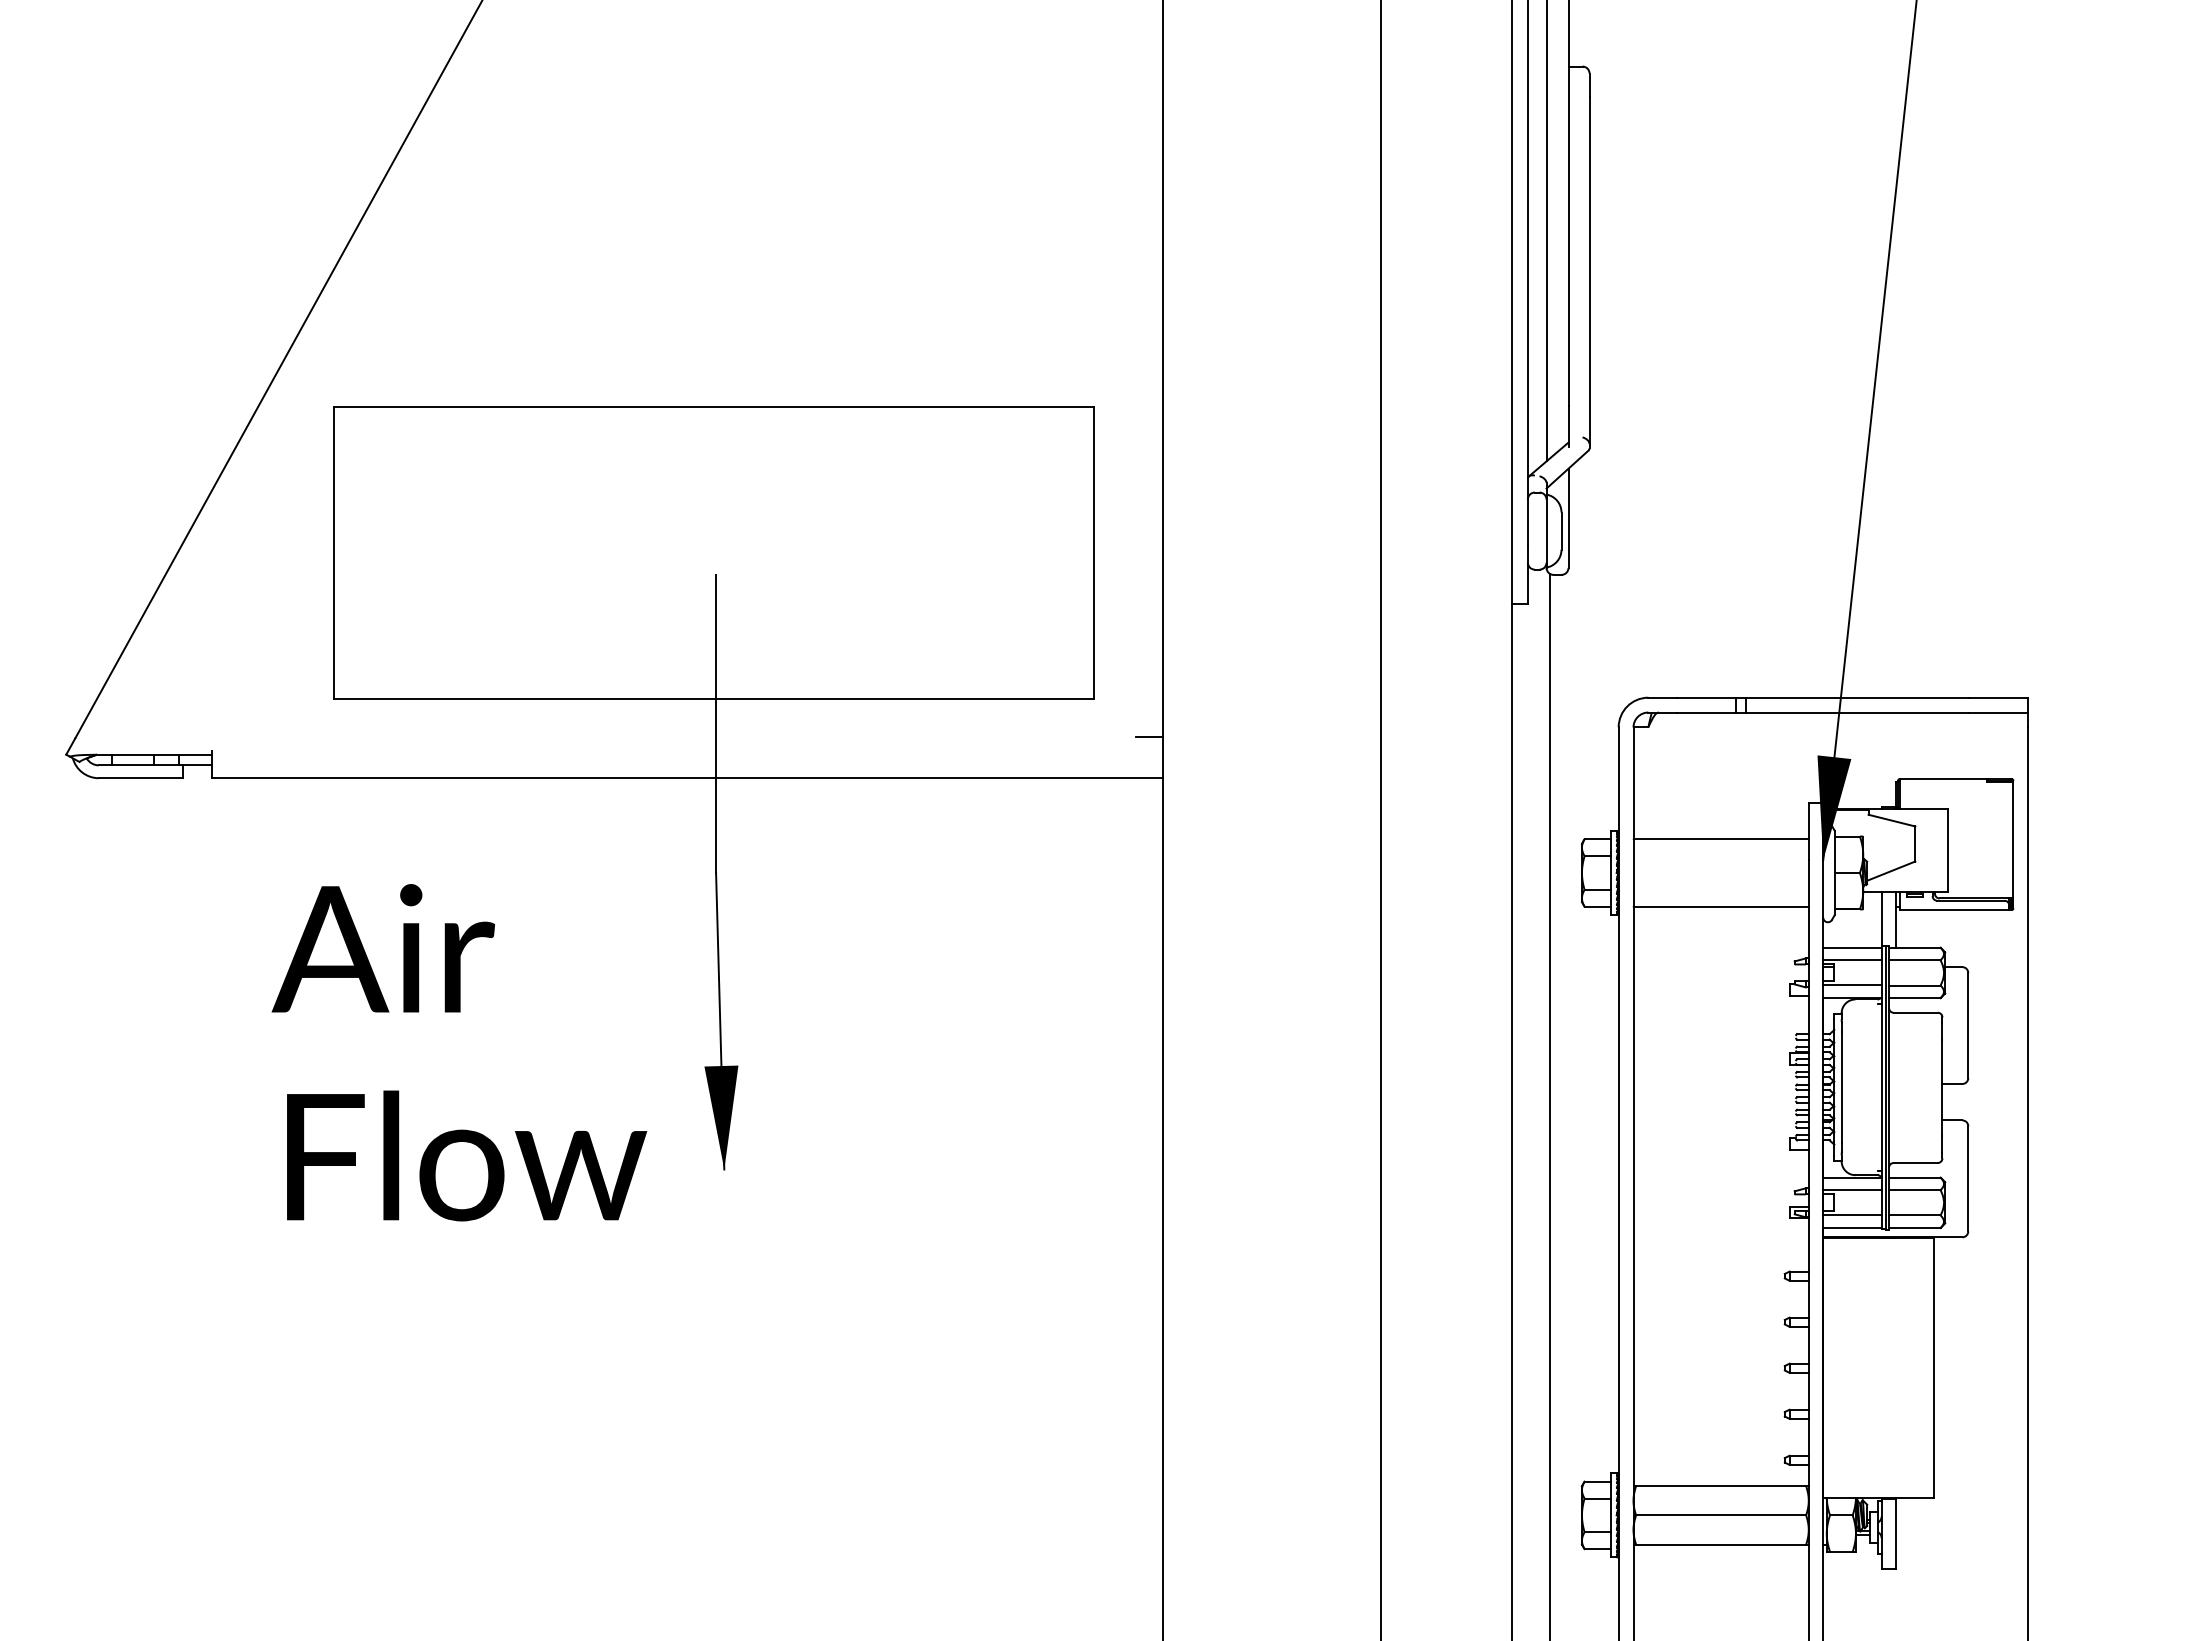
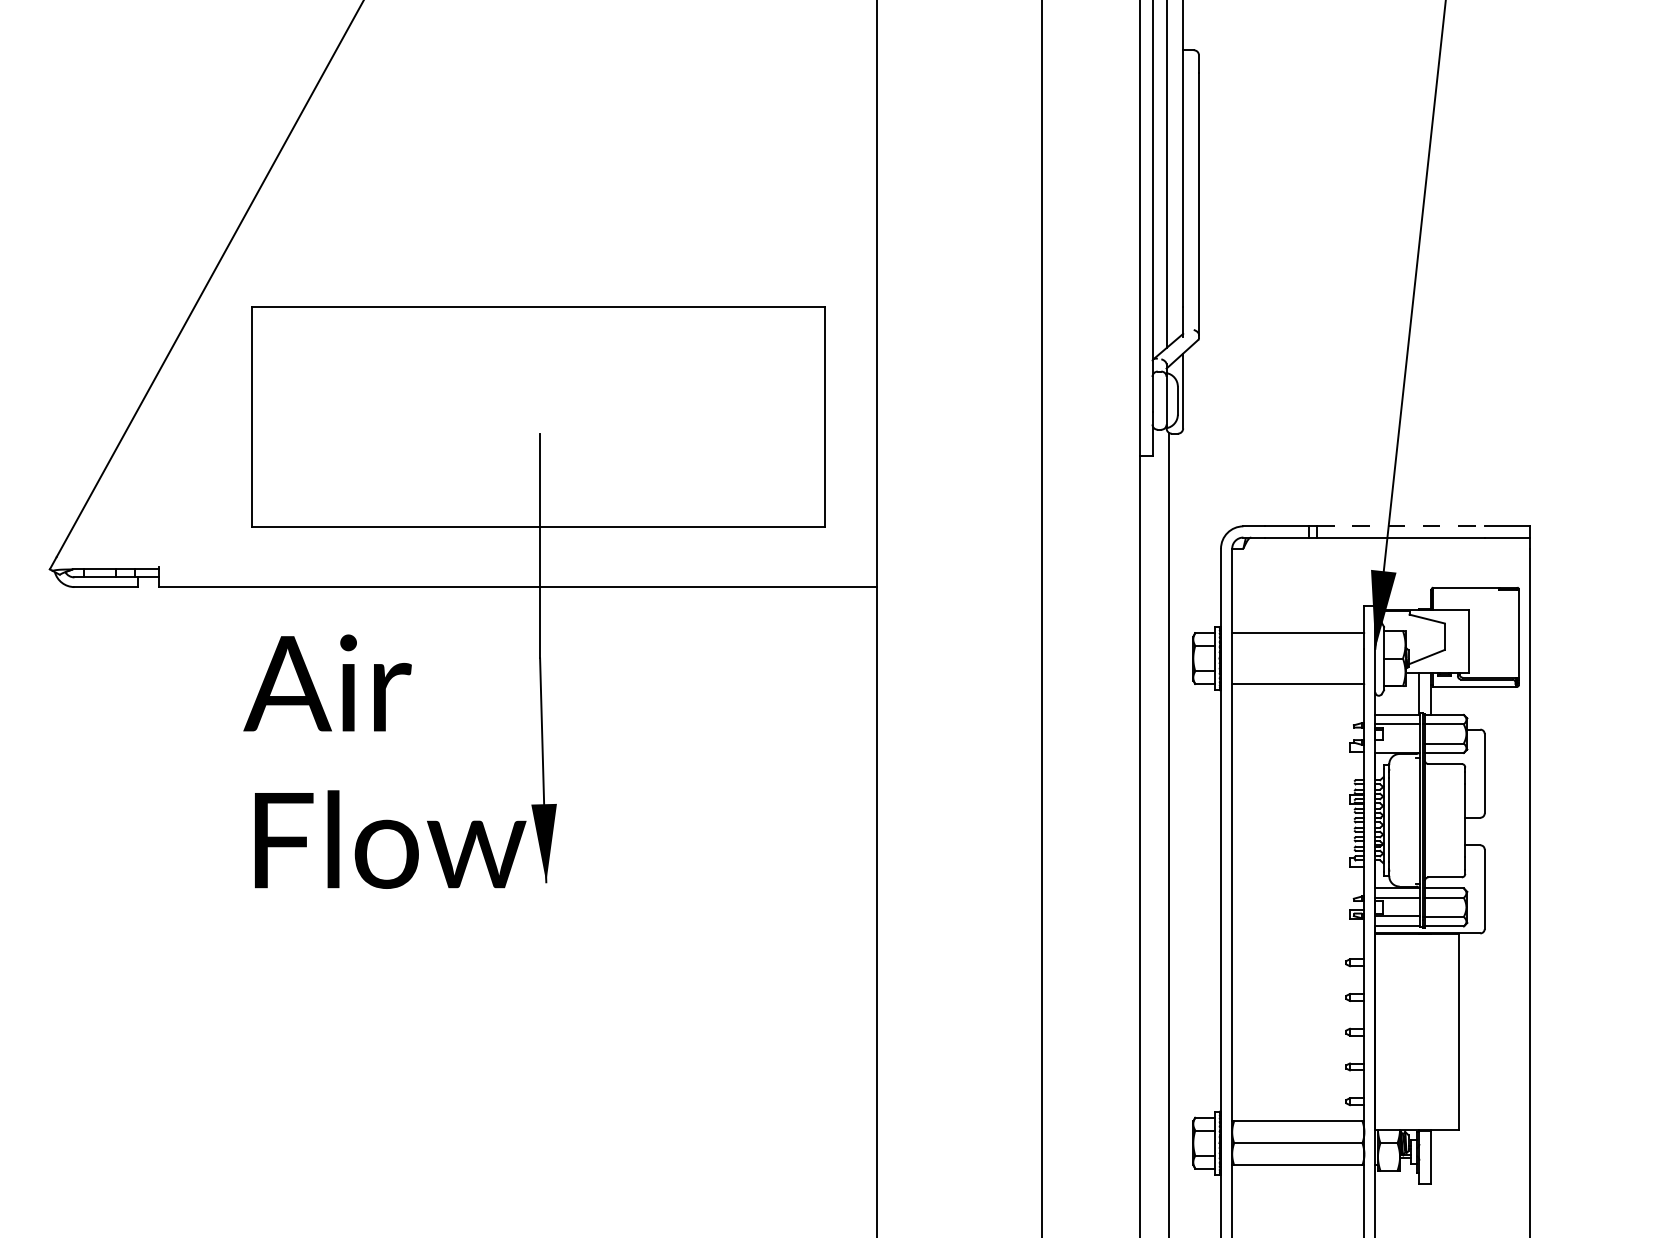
line: (1857, 697) -> (1401, 526), solid -> dashed
line: (1149, 737) -> (867, 556), removed
line: (1852, 984) -> (1397, 742), removed
text: (459, 1052) -> (385, 761), moved

